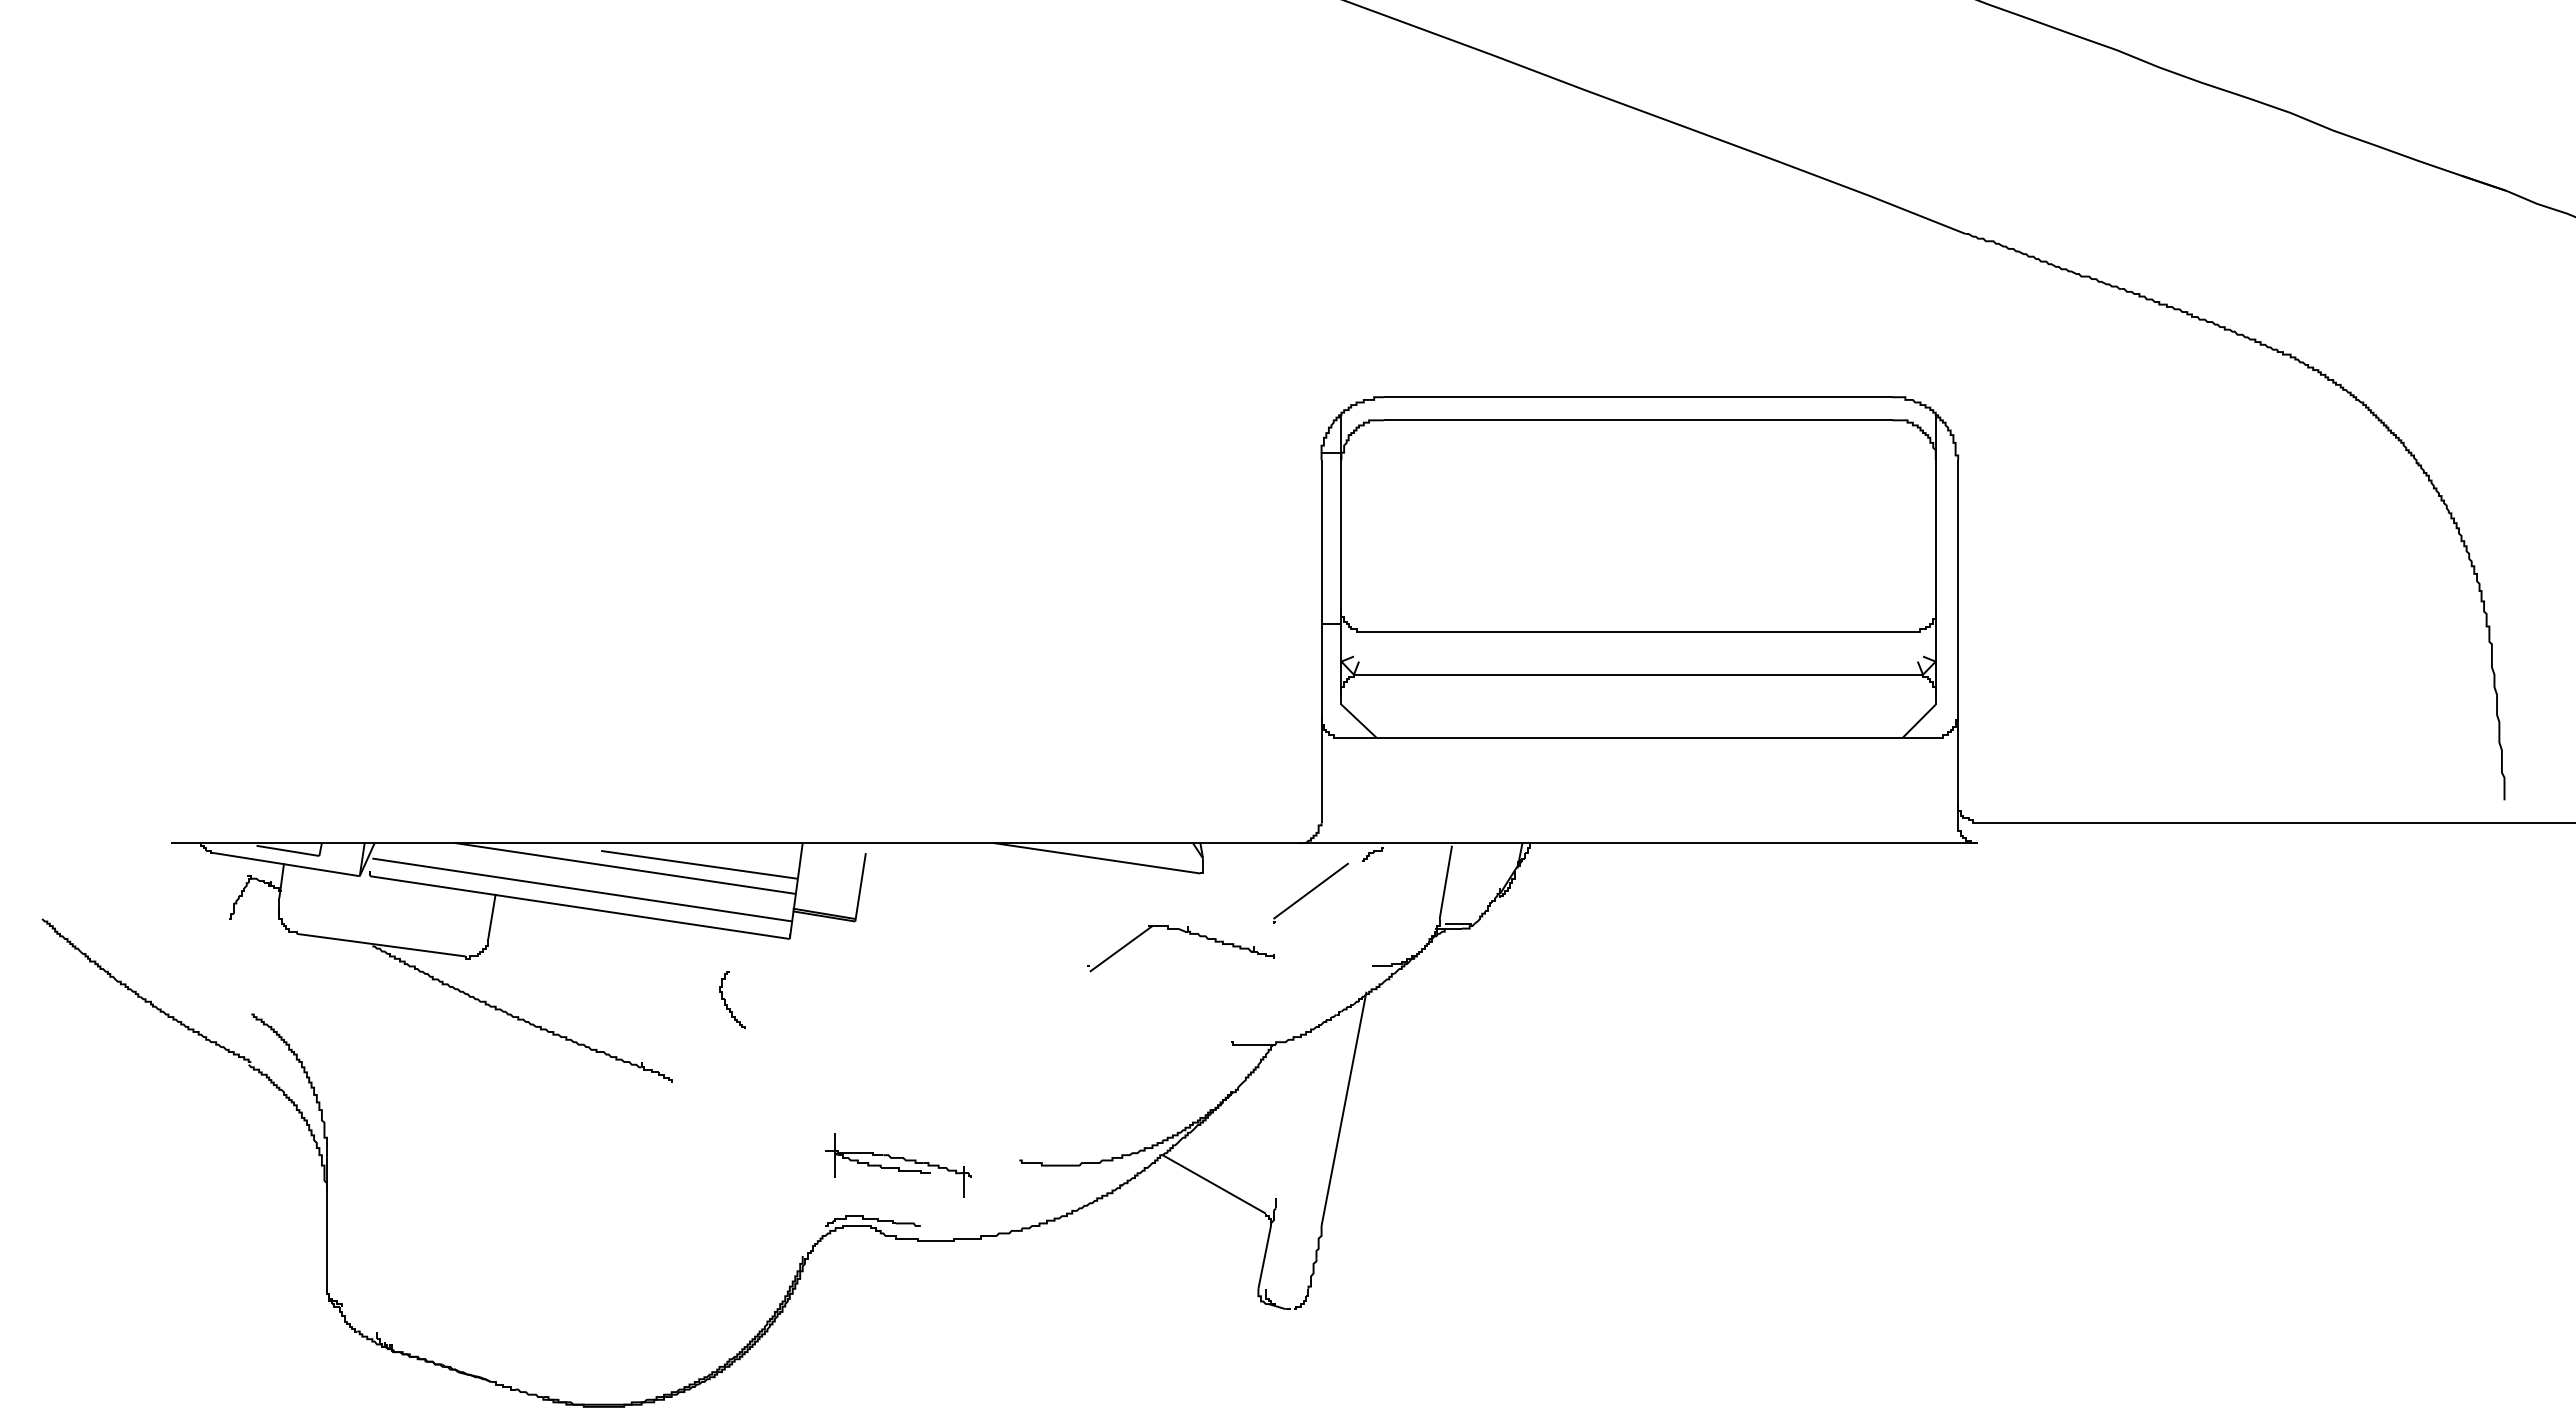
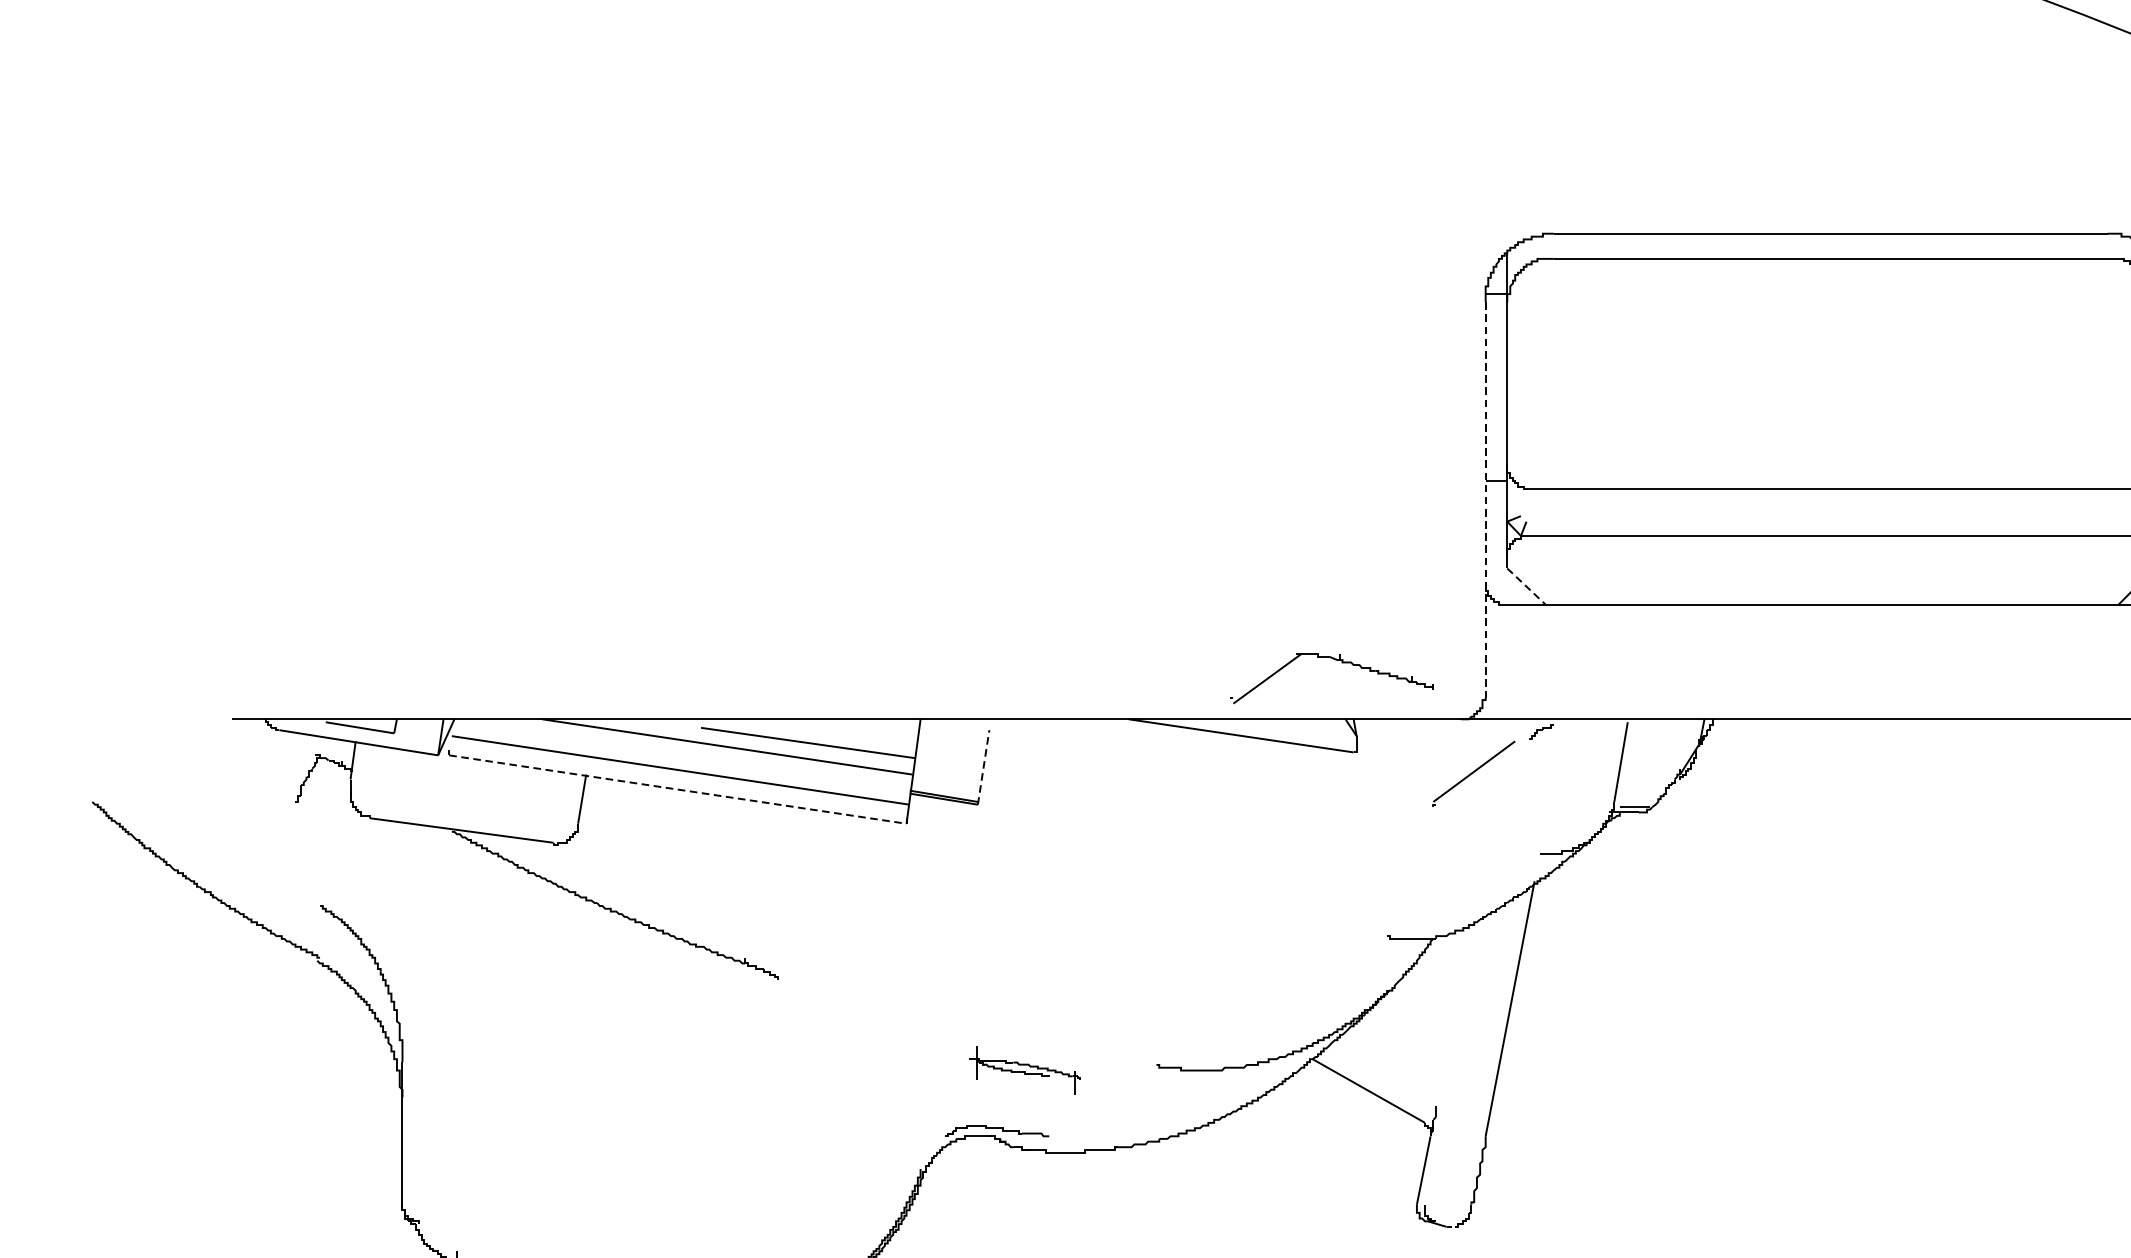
line: (1321, 641) -> (1485, 499), solid -> dashed
line: (1359, 721) -> (1526, 586), solid -> dashed
line: (860, 887) -> (983, 767), solid -> dashed
line: (580, 907) -> (678, 789), solid -> dashed
part: (1184, 932) -> (1336, 660), moved
part: (725, 999) -> (836, 889), removed
part: (898, 1165) -> (1024, 1070), size x0.7

